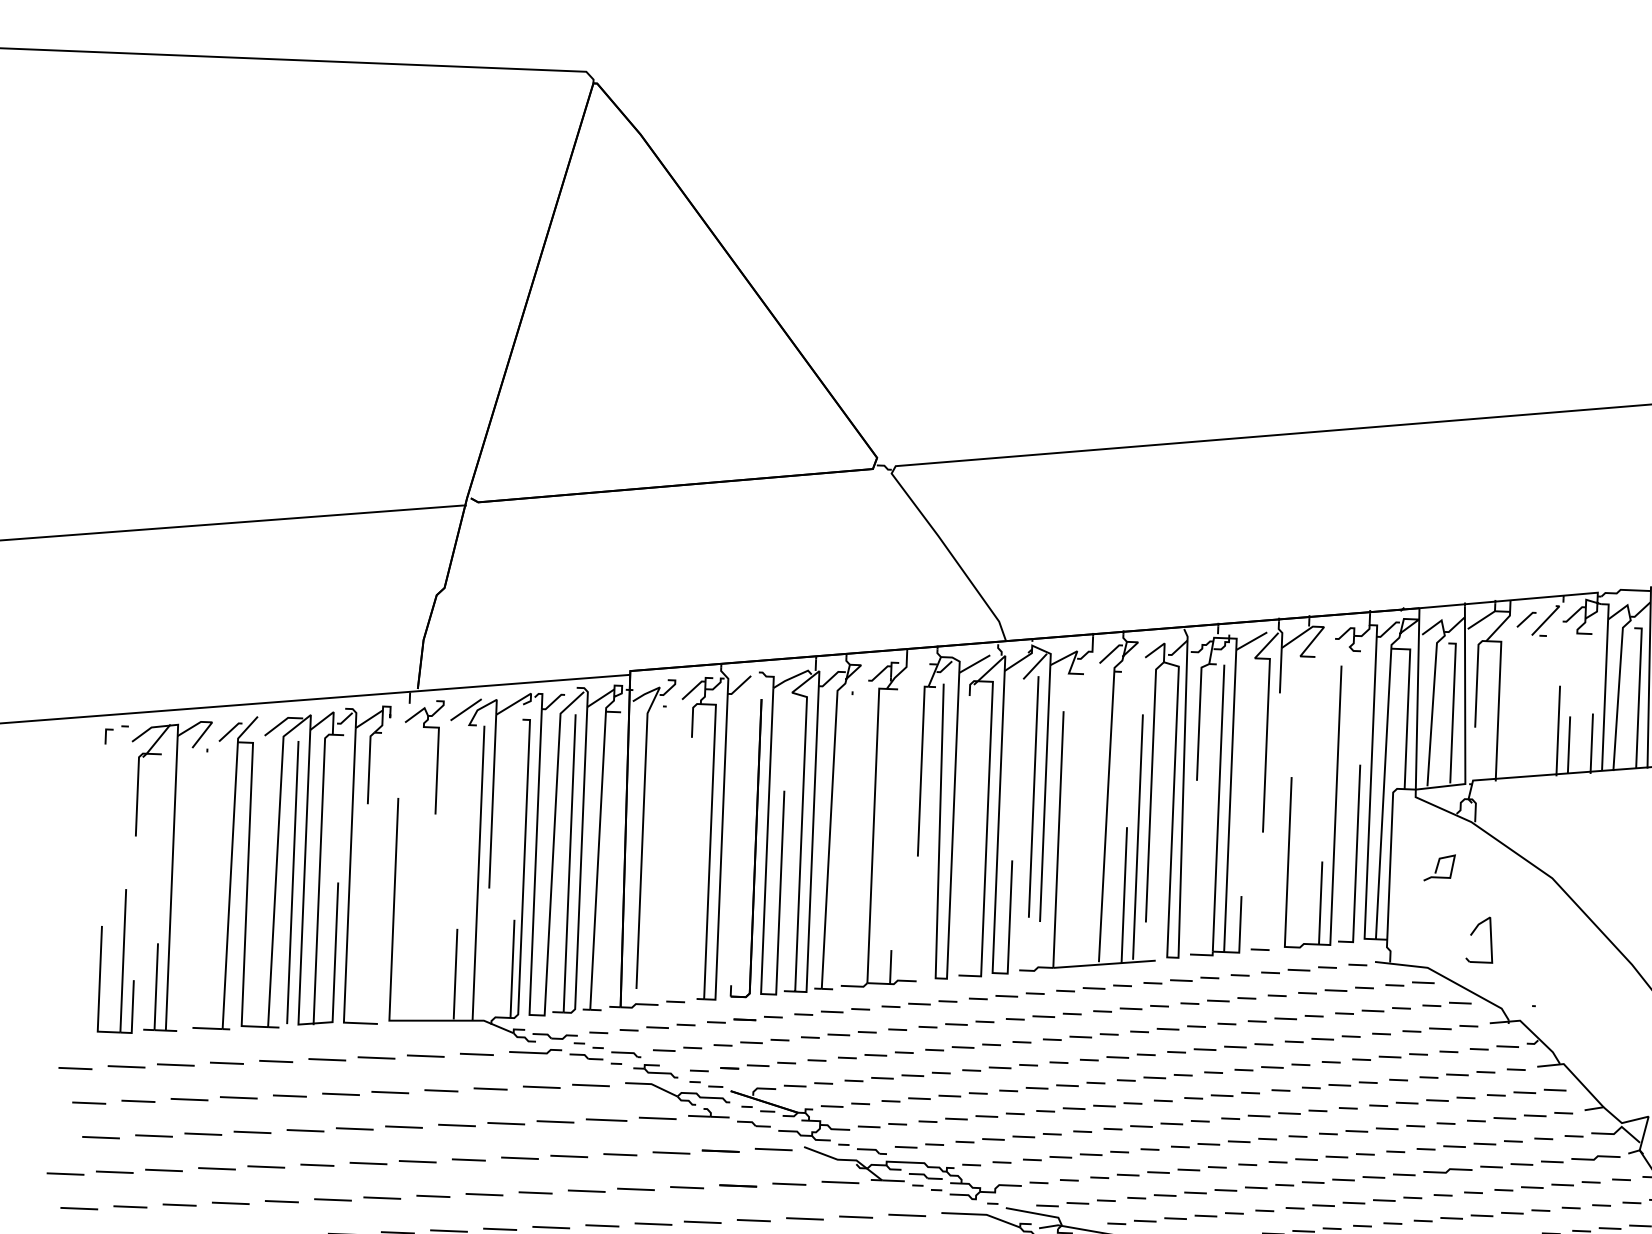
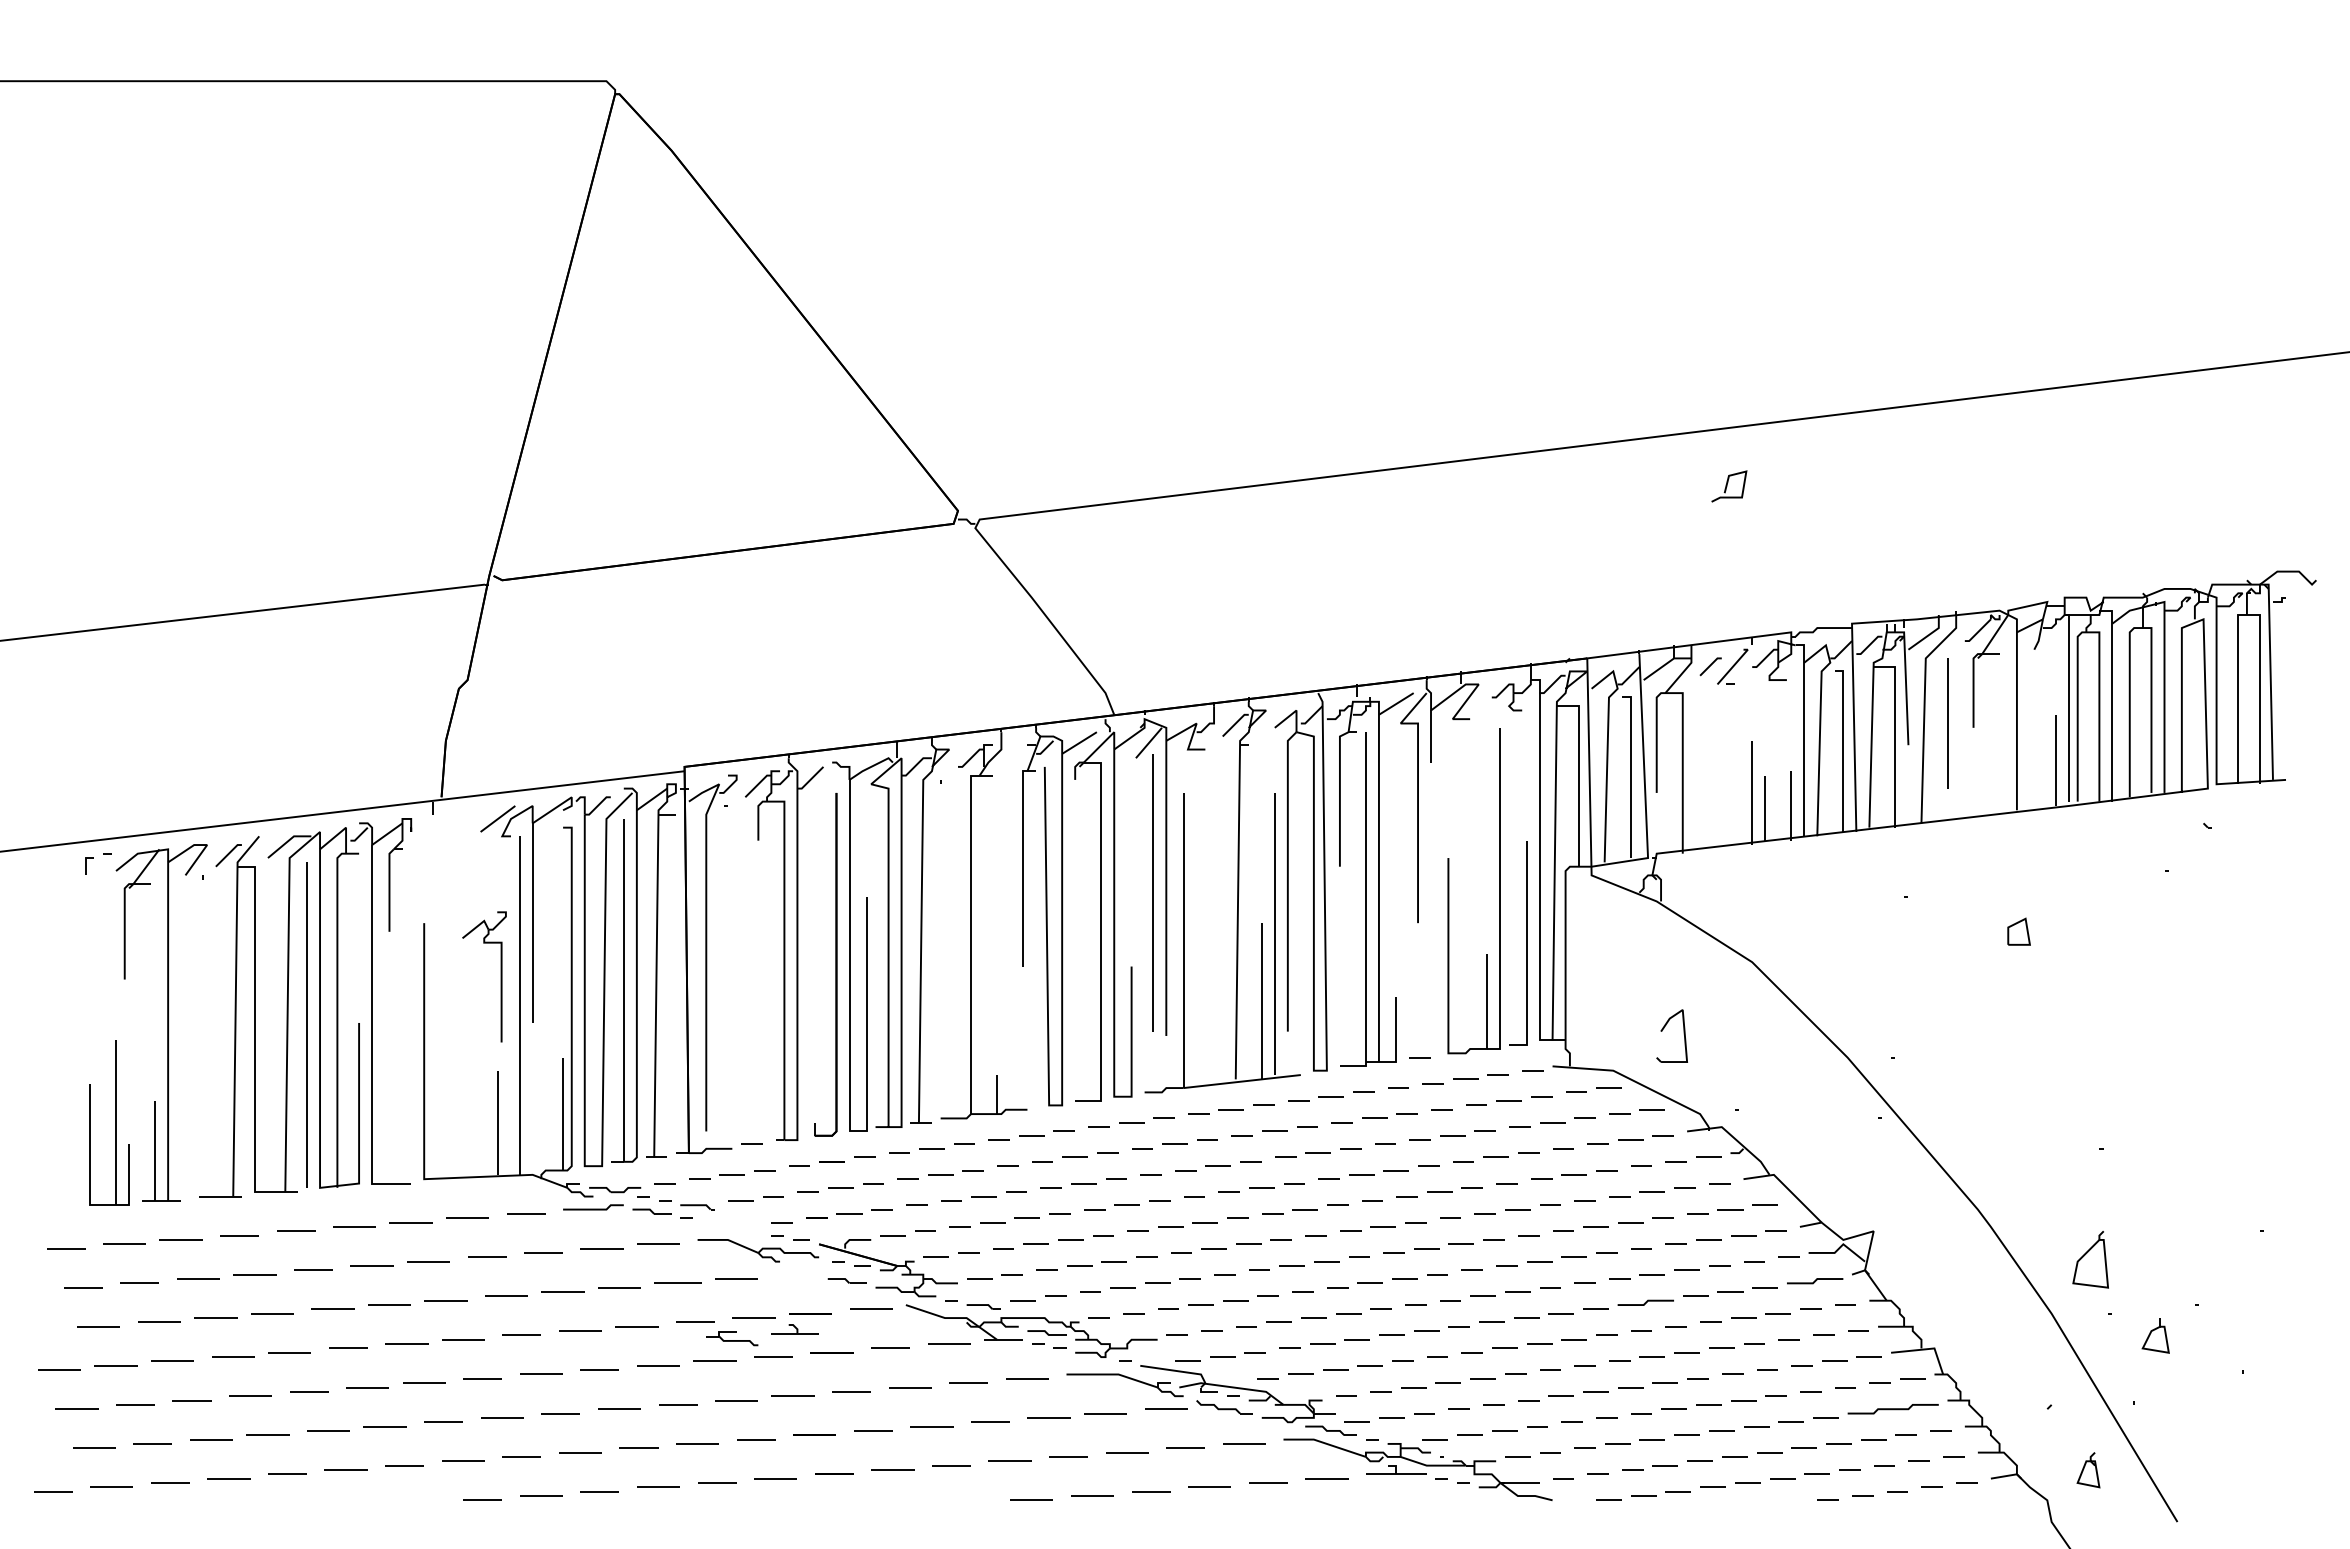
part: (436, 757) -> (500, 976), moved
curve: (1437, 867) -> (1727, 486), moved
part: (656, 1070) -> (732, 1338), moved
part: (708, 1113) -> (794, 1329), moved

